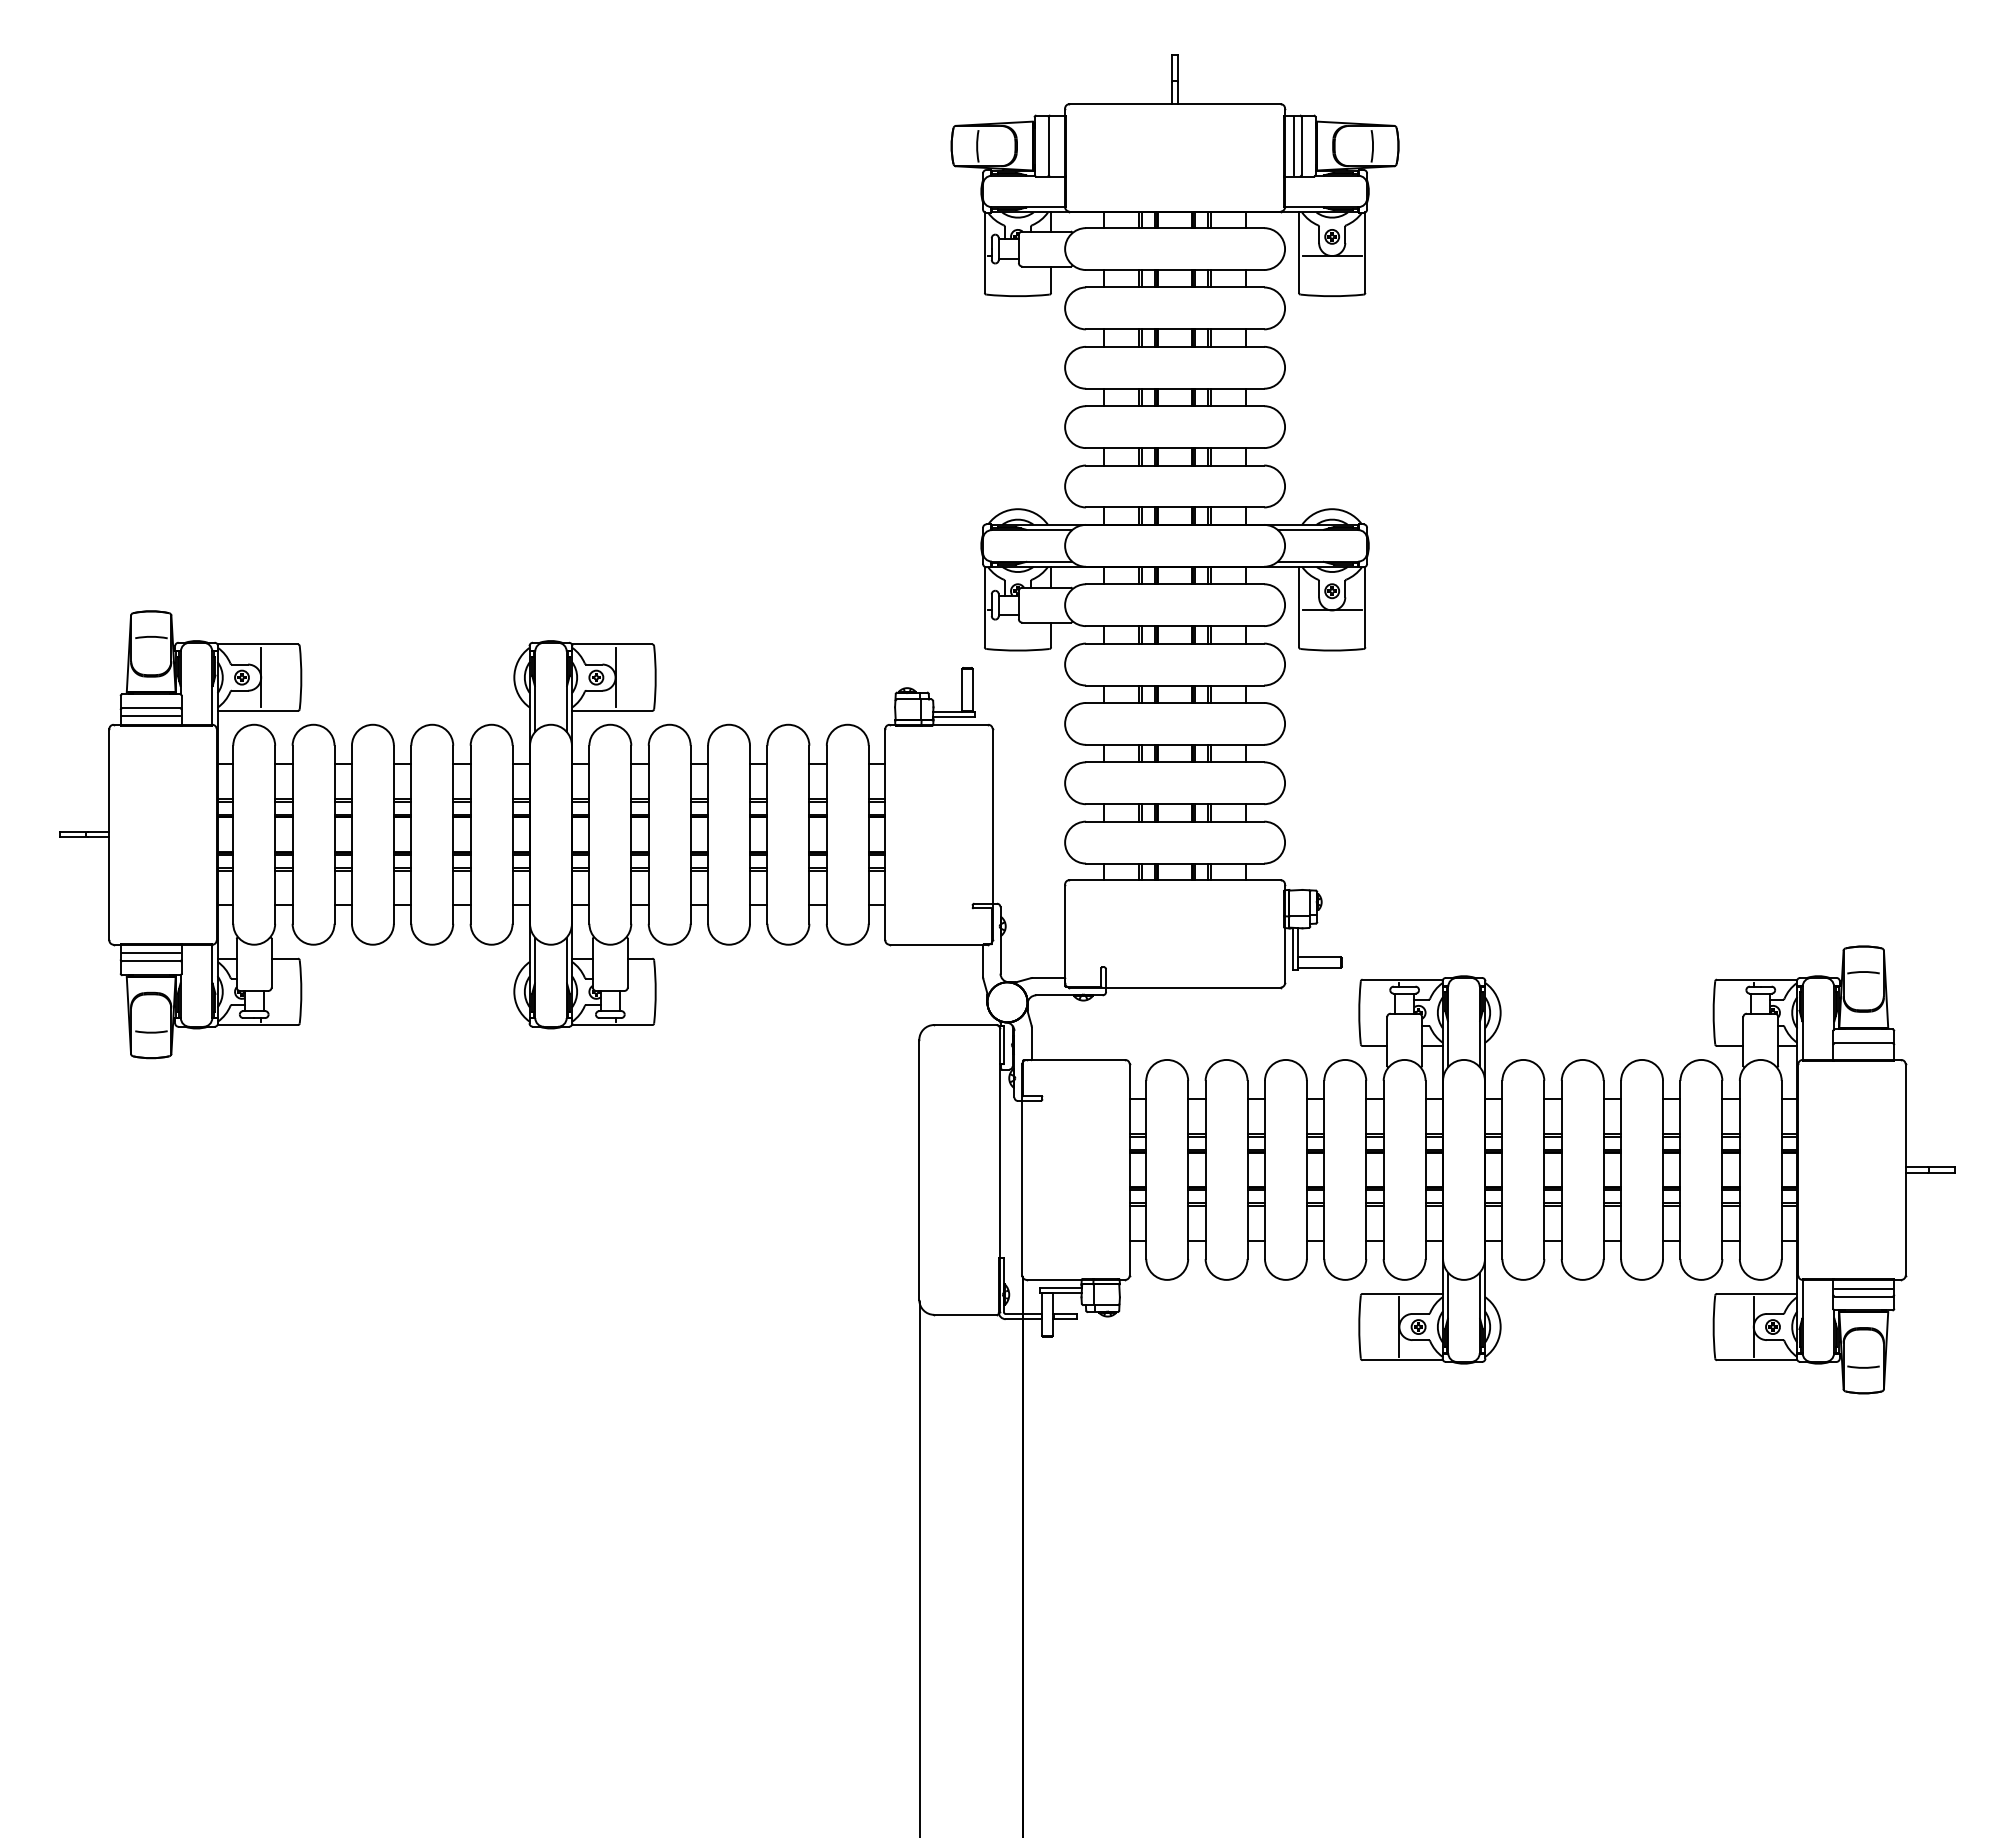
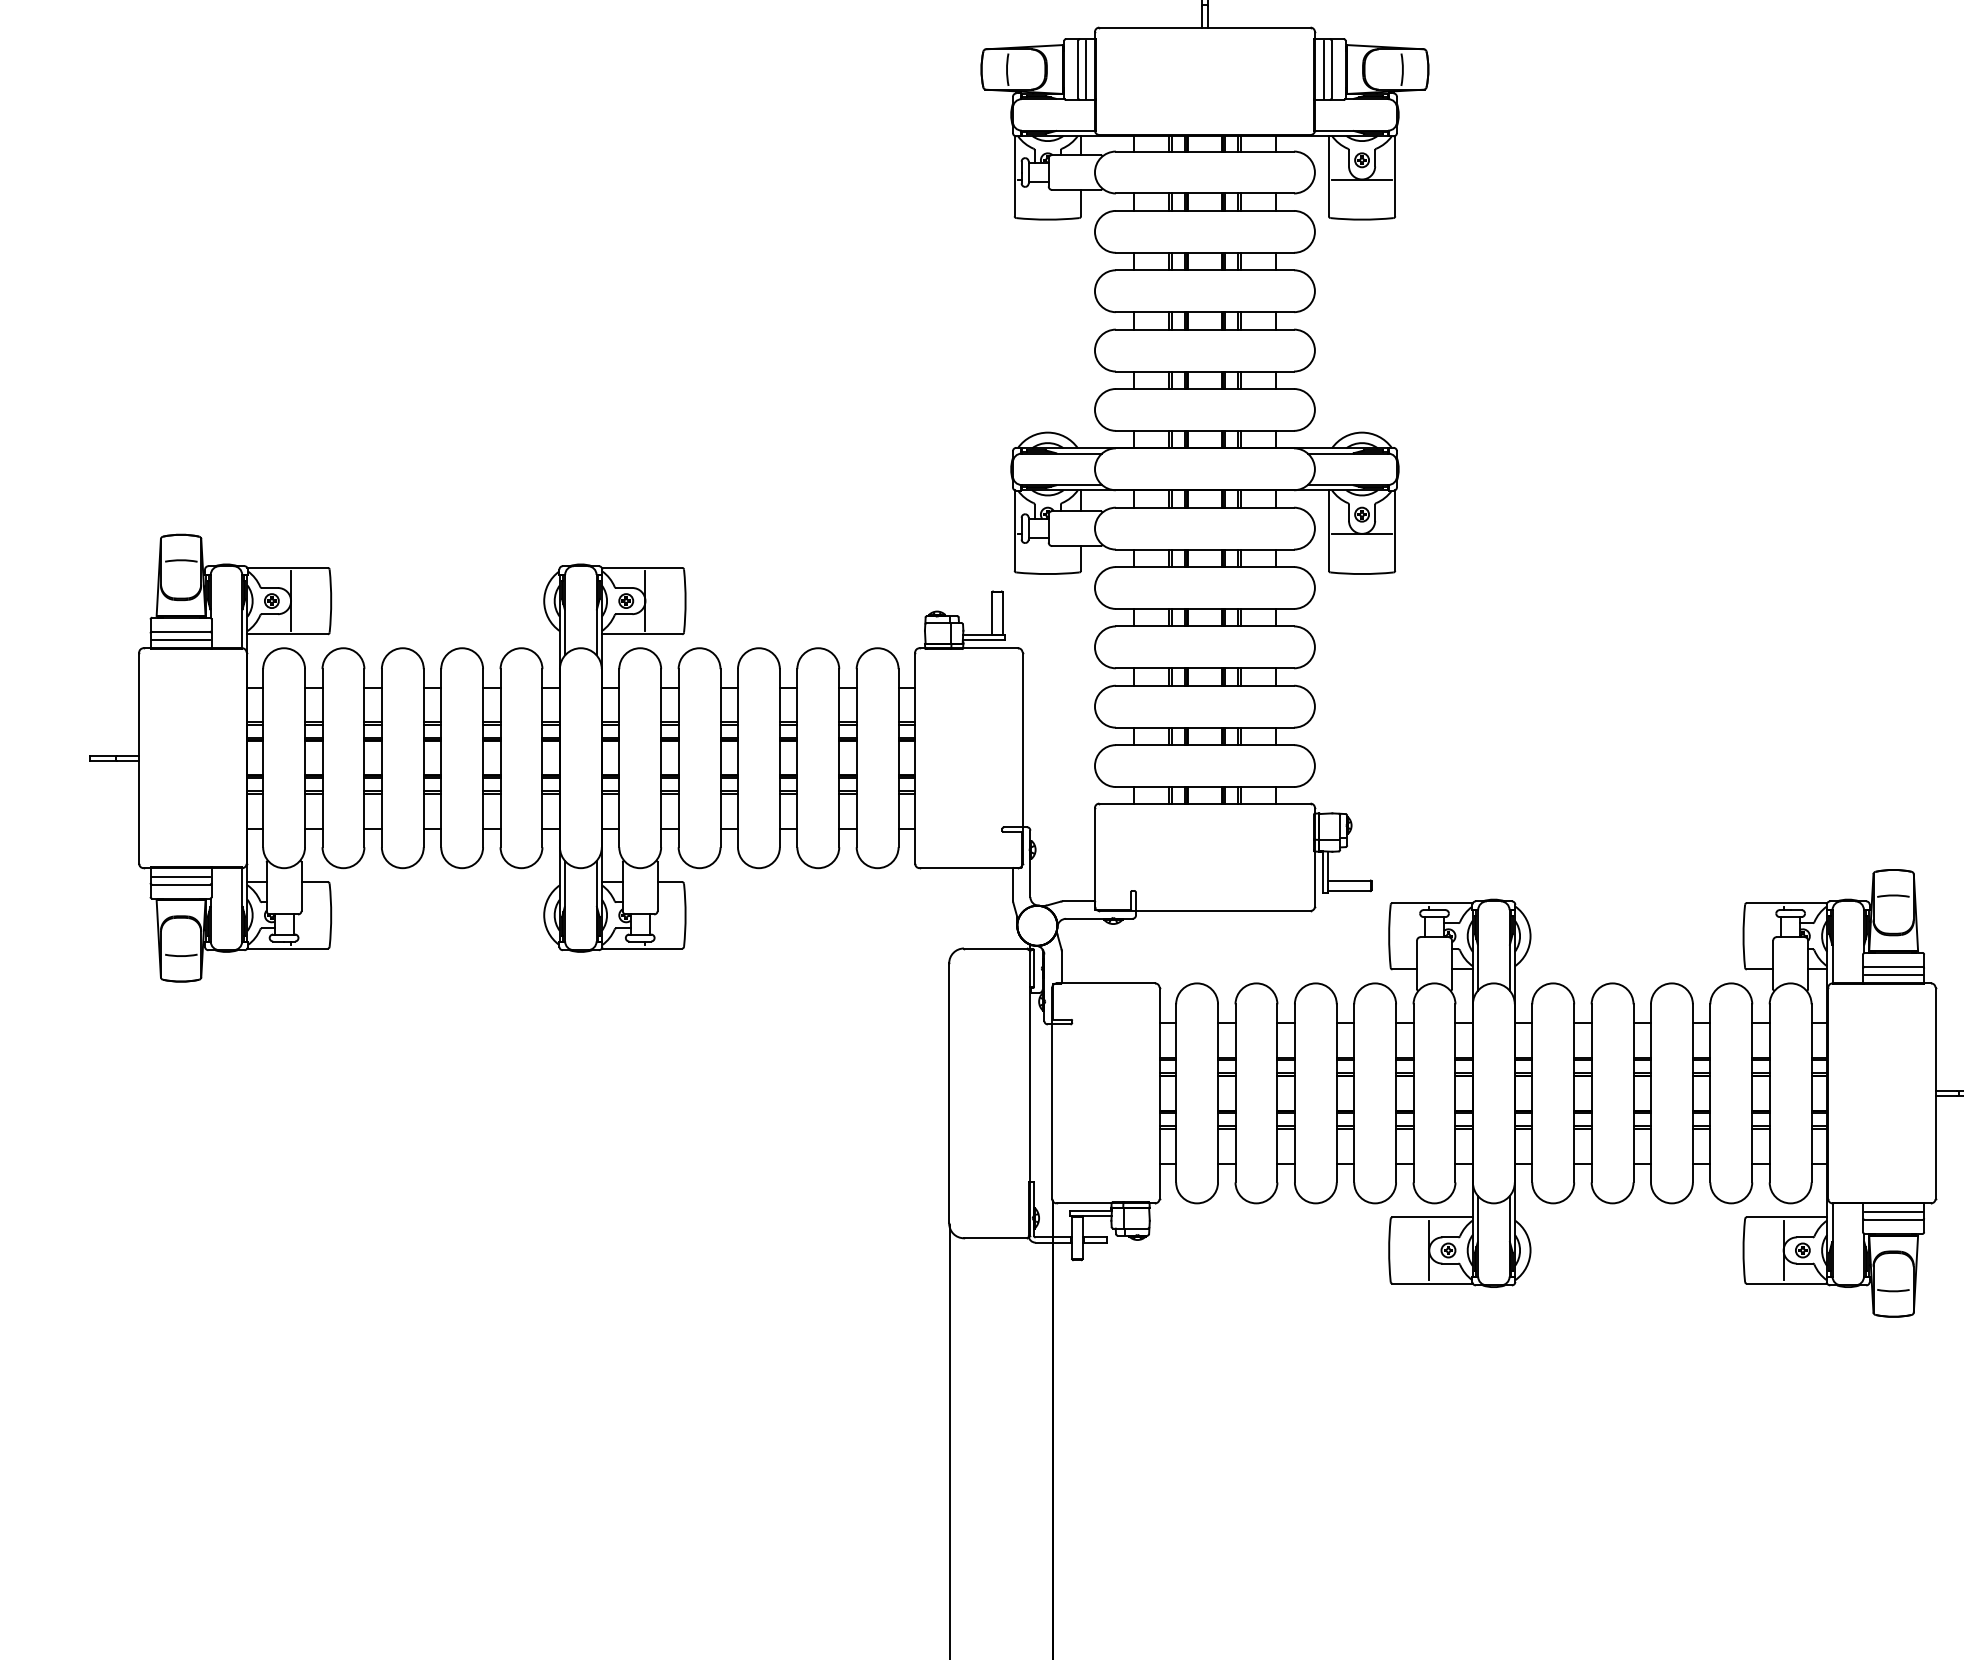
line: (1056, 146) -> (1086, 69), added
line: (1863, 1051) -> (1893, 974), added

